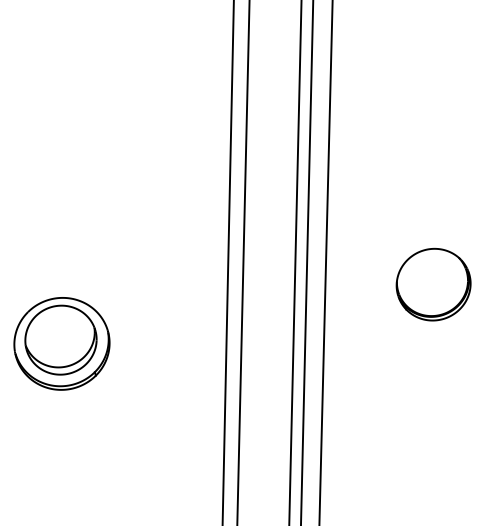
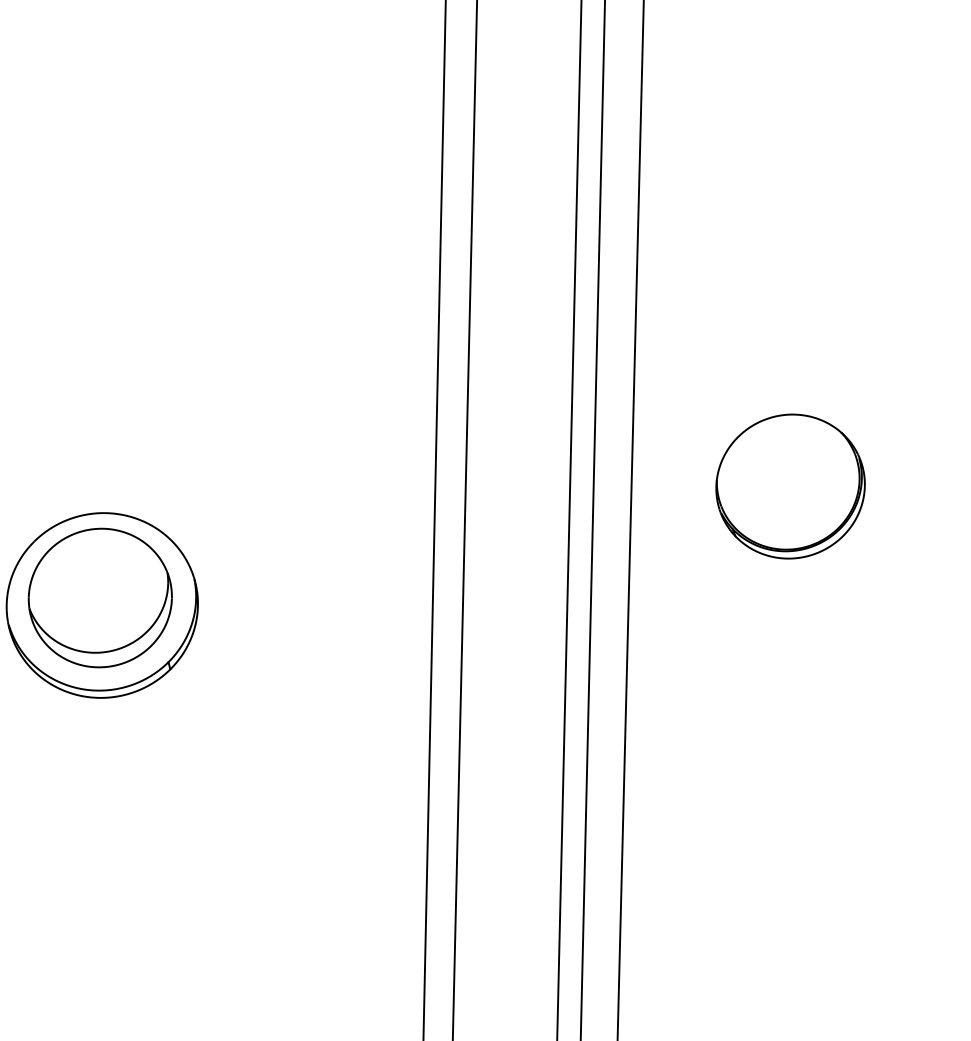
part: (433, 284) -> (790, 486), moved

